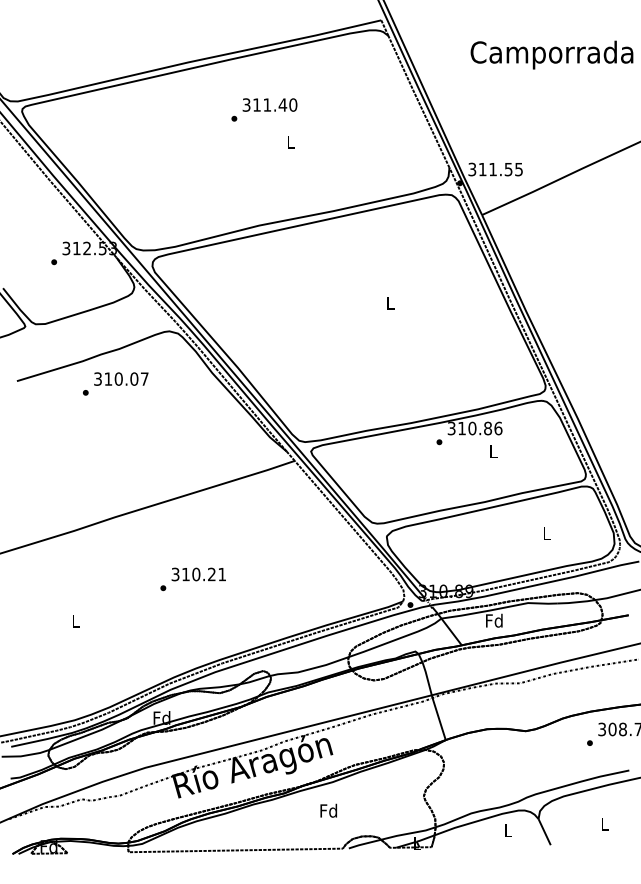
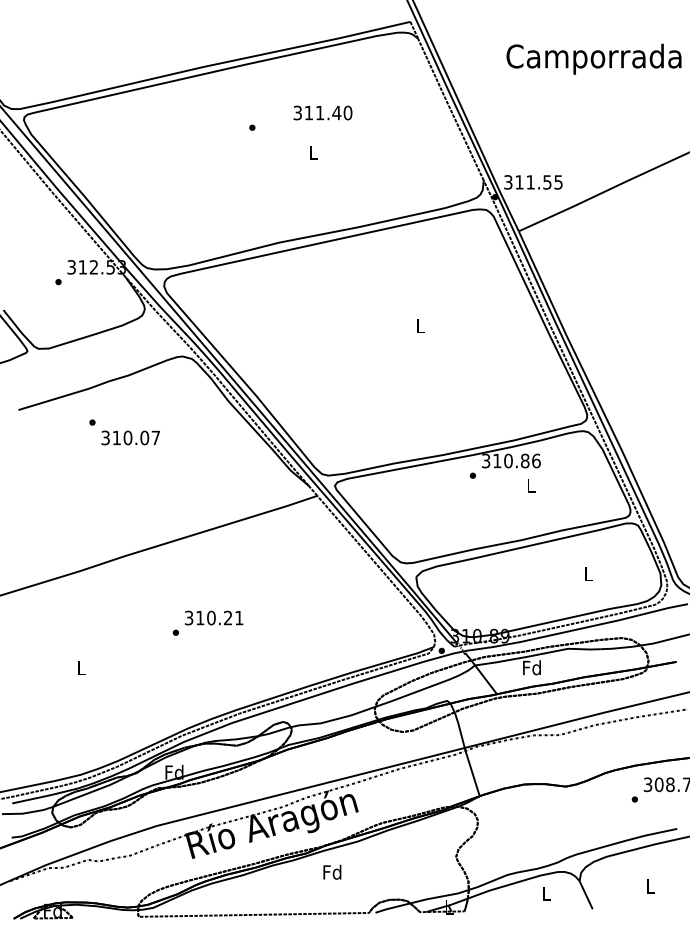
text: (269, 104) -> (322, 112), moved
text: (121, 378) -> (130, 437), moved
text: (328, 810) -> (332, 871), moved

